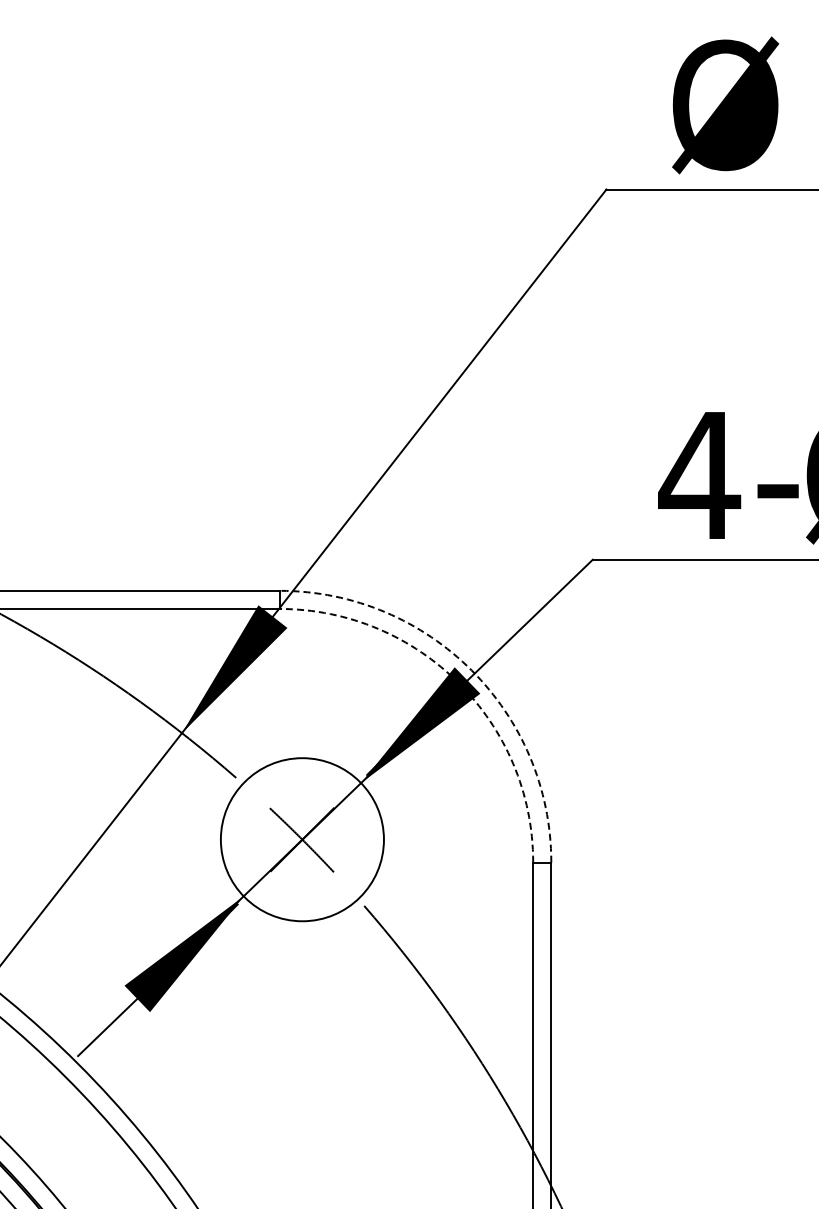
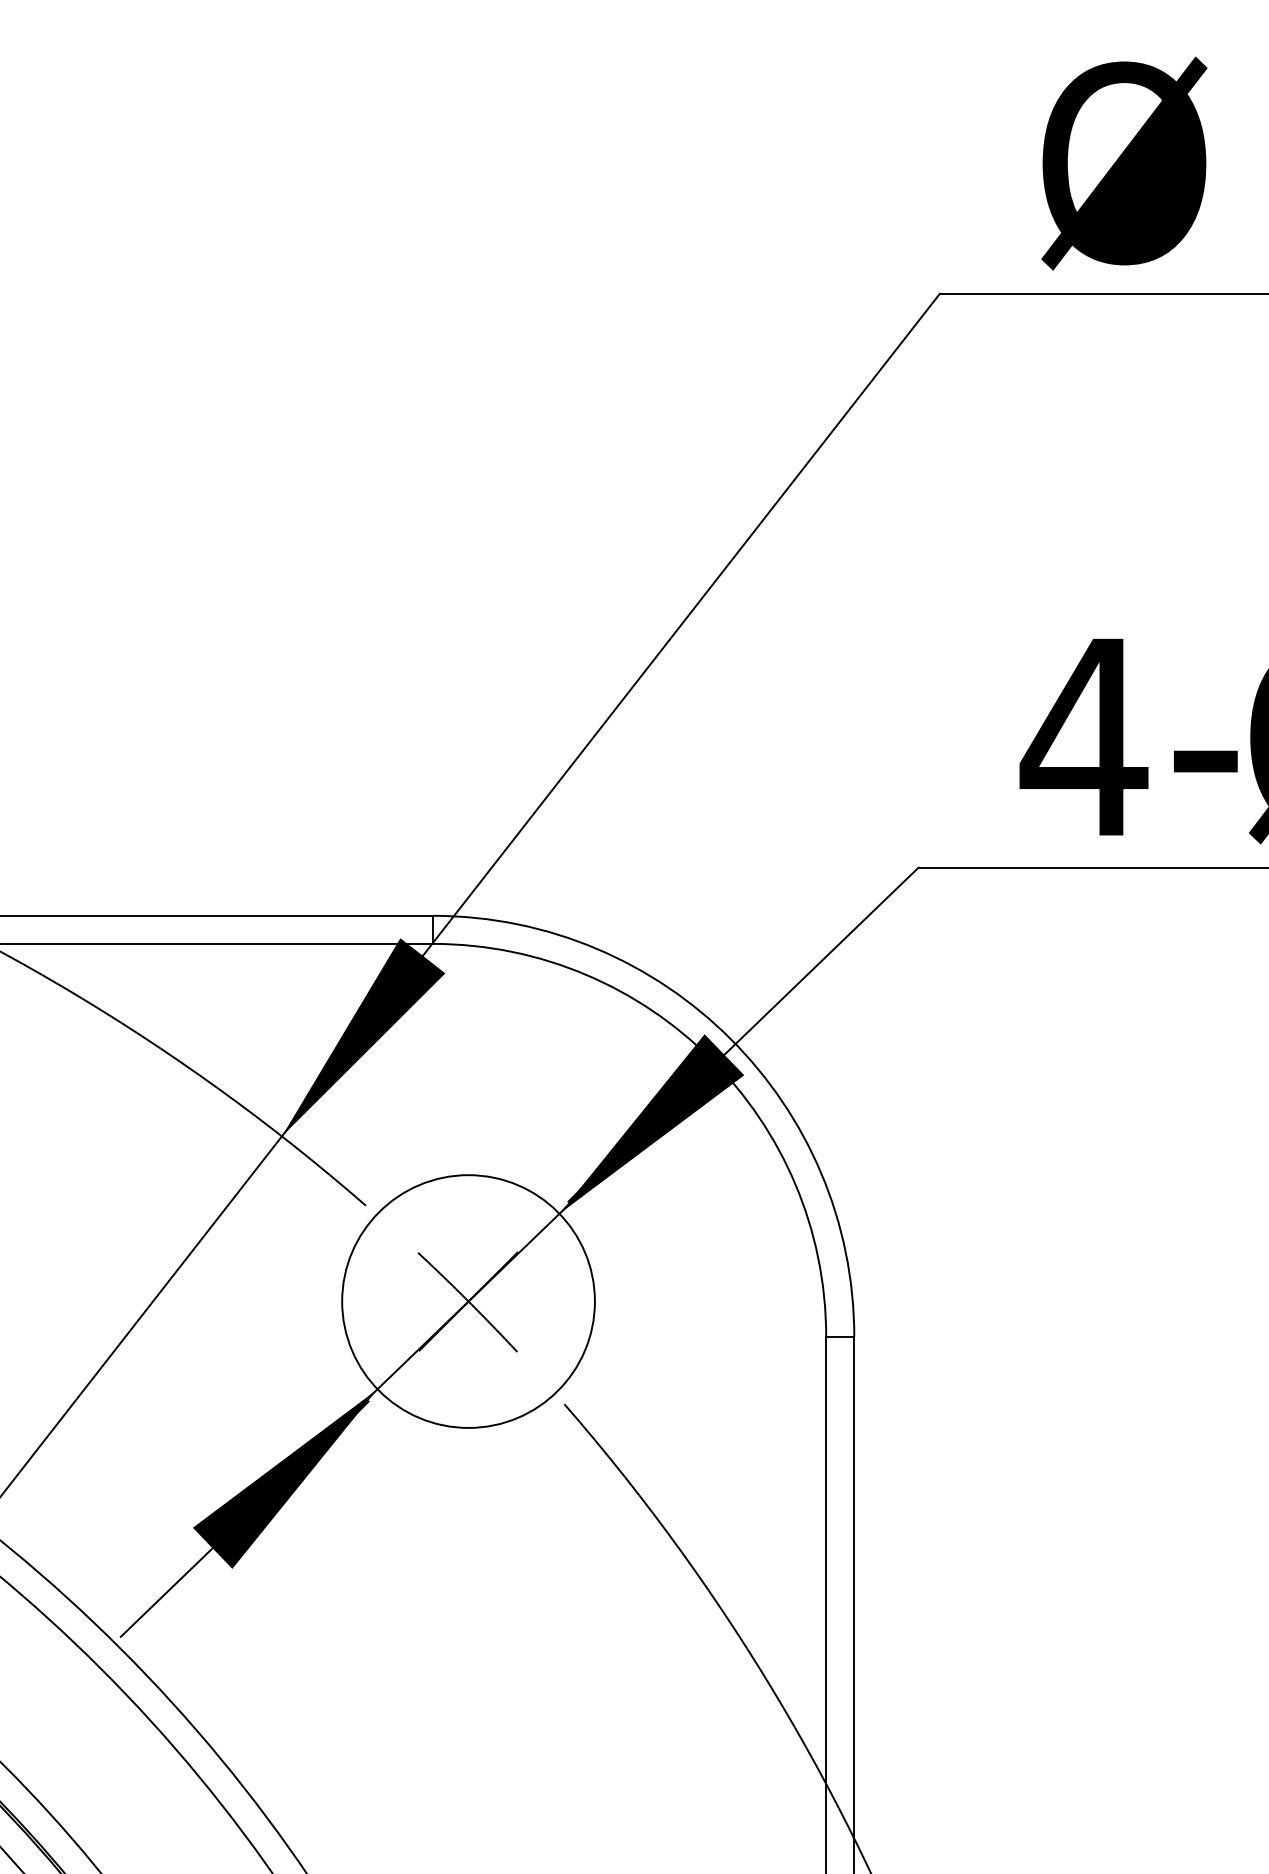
arc: (471, 670) -> (730, 1039), dashed -> solid
arc: (458, 683) -> (710, 1059), dashed -> solid

